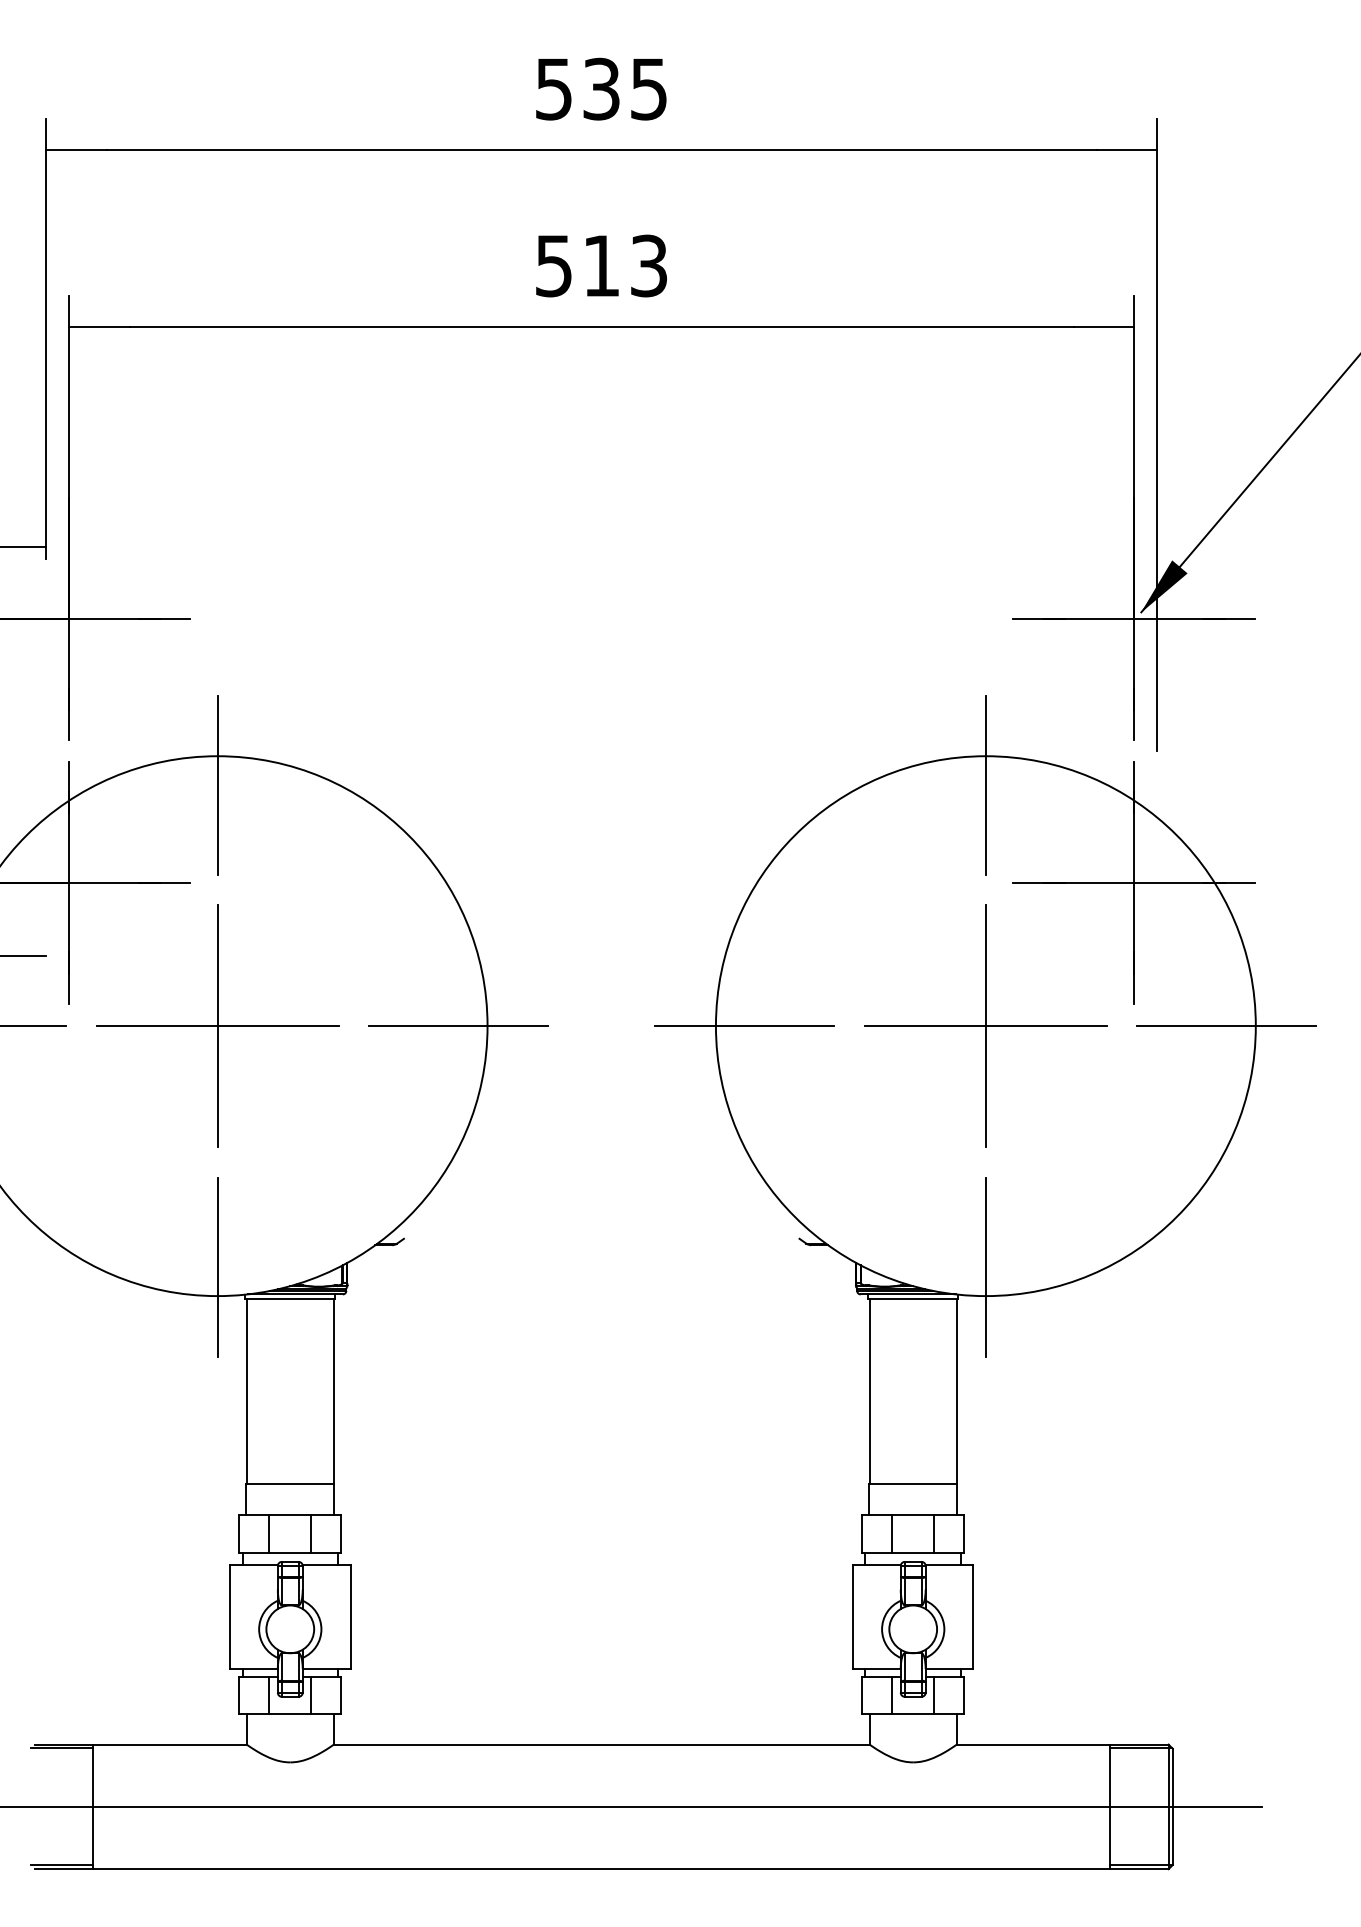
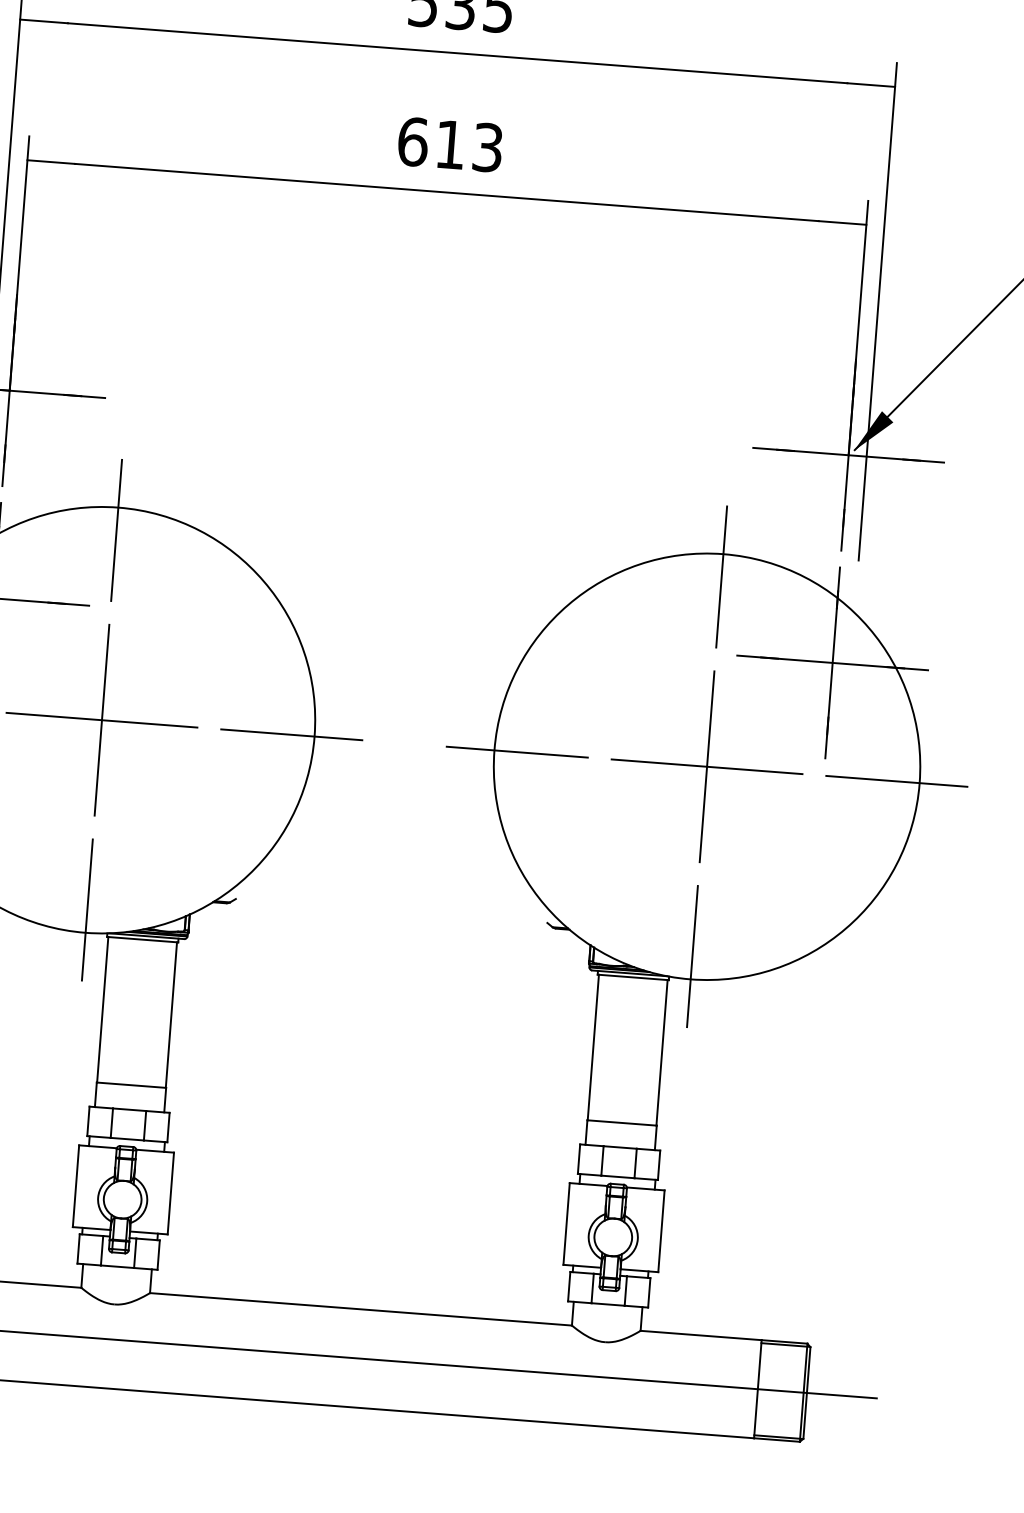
text: (554, 265) -> (413, 141), 513 -> 613

